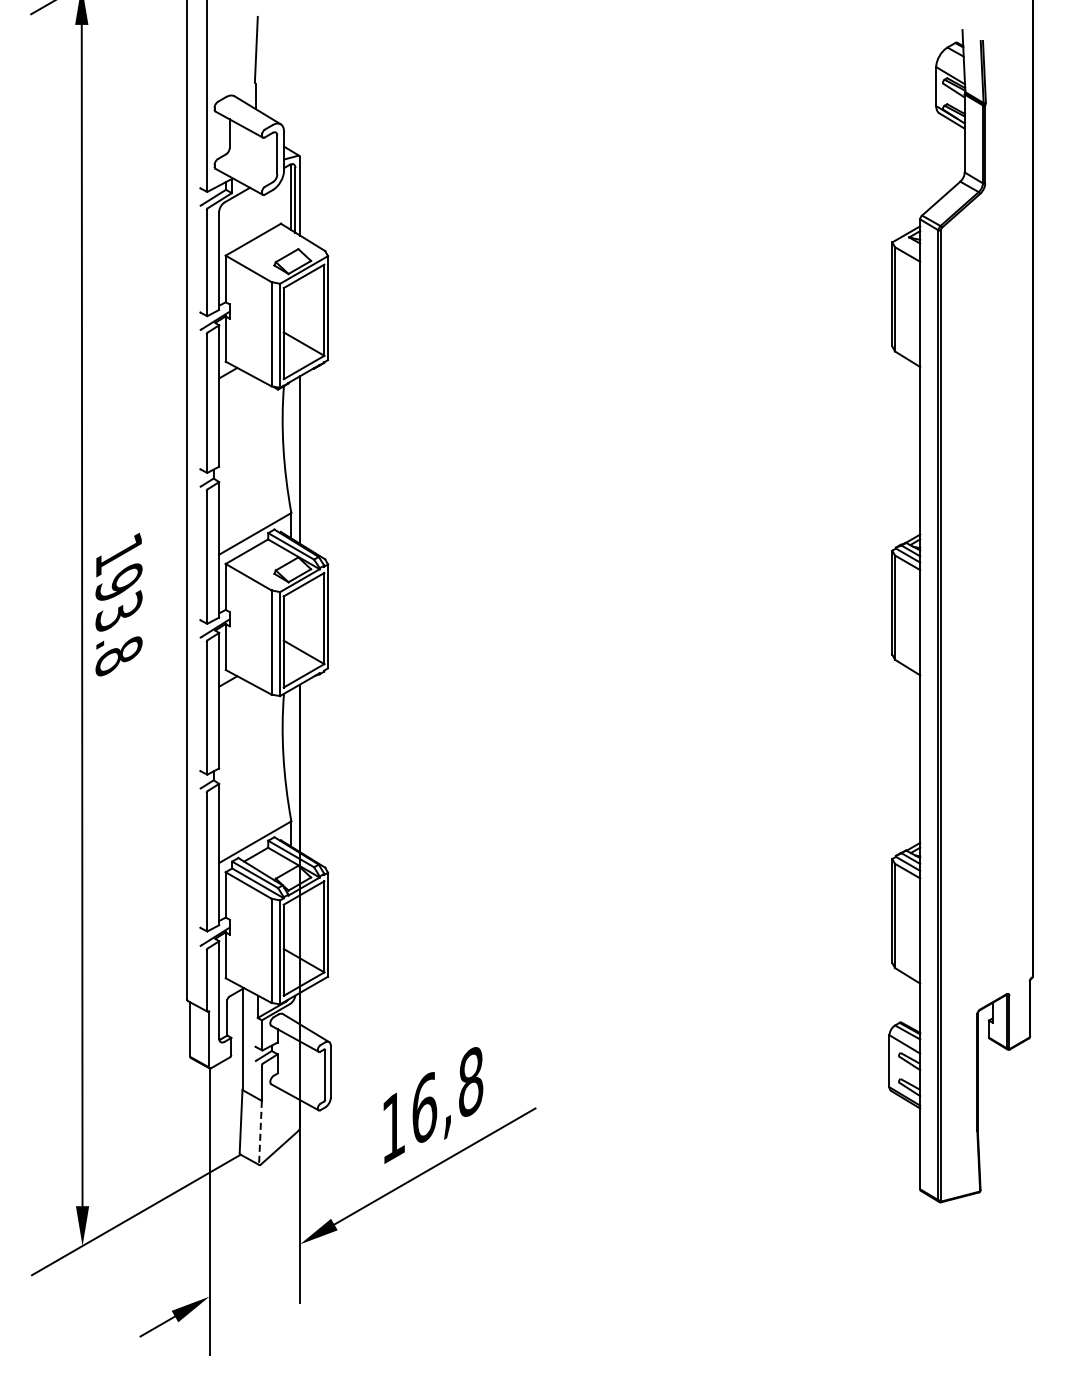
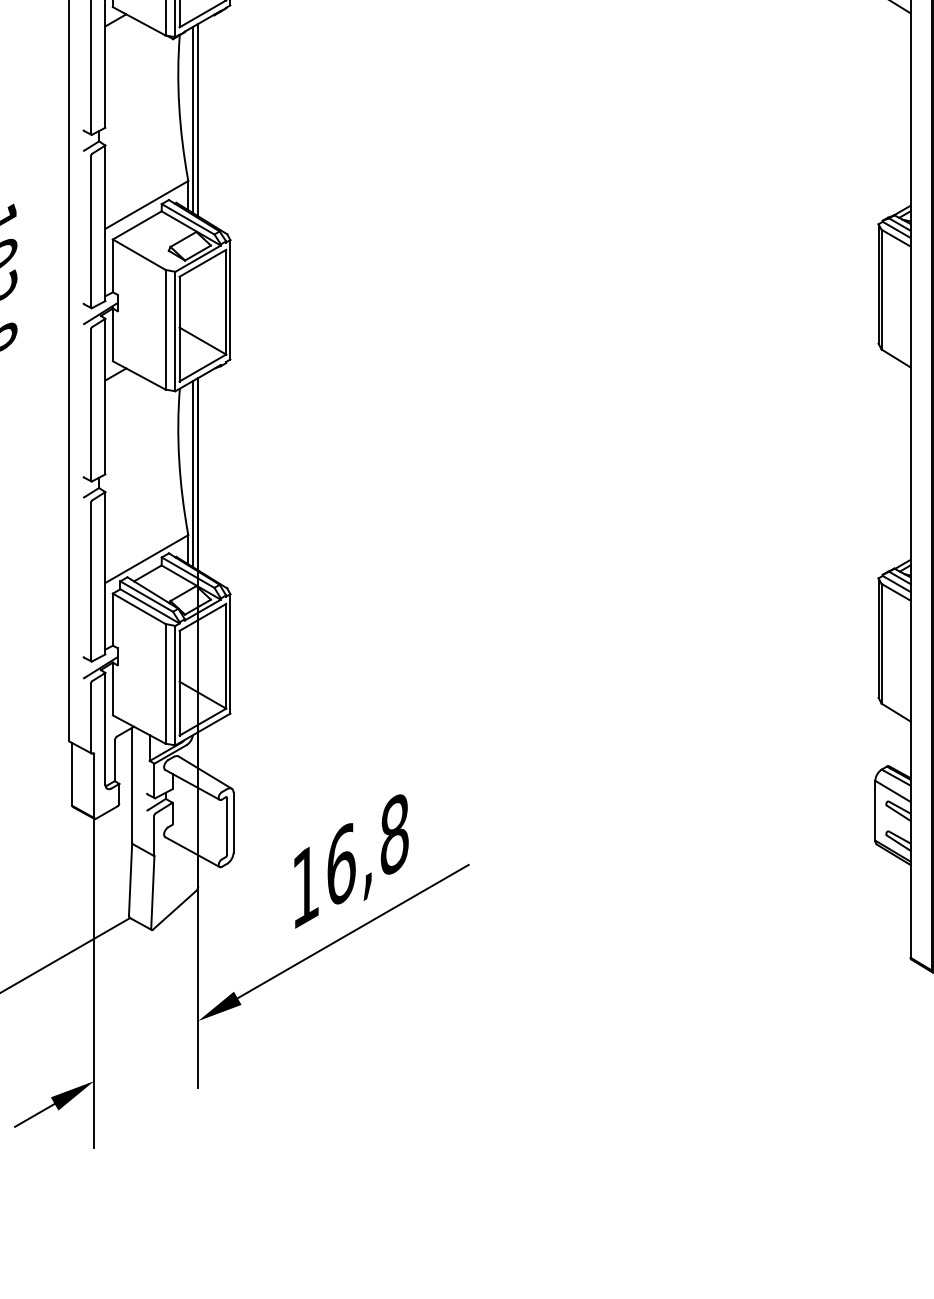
line: (295, 459) -> (193, 119), added
line: (295, 768) -> (193, 474), added
line: (260, 1132) -> (152, 892), dashed -> solid

